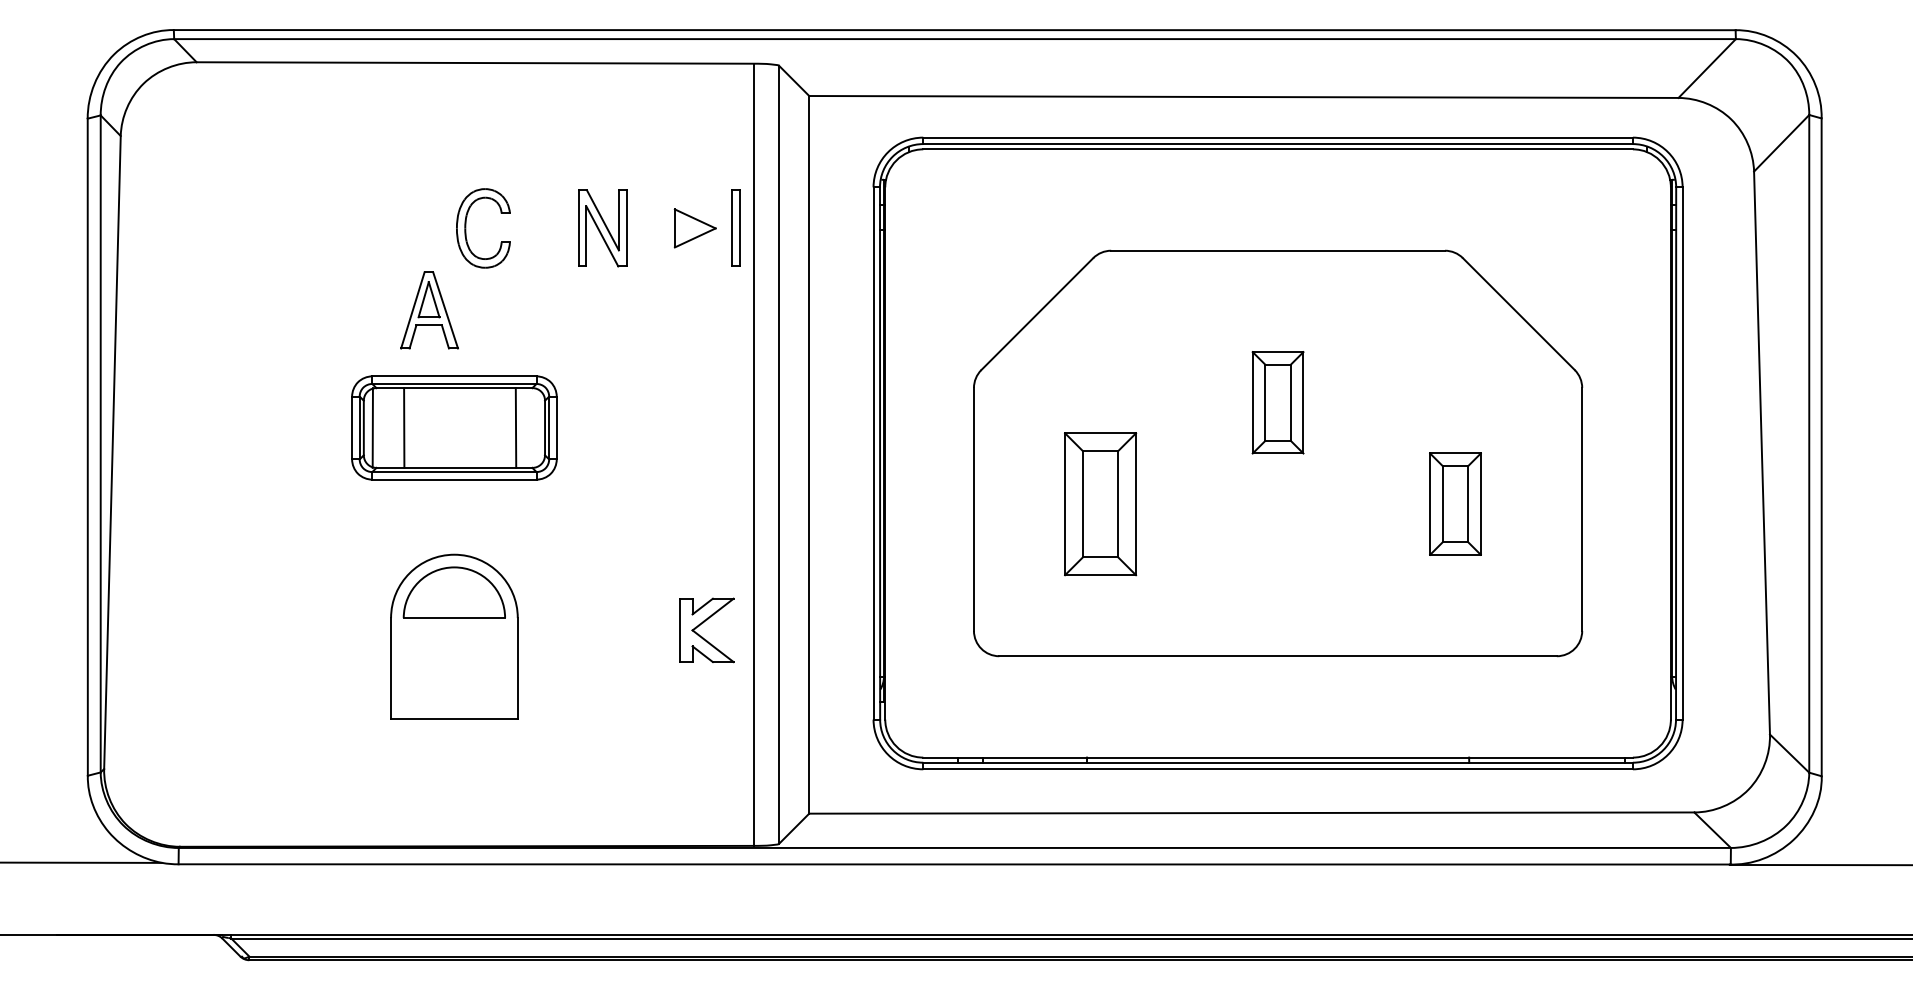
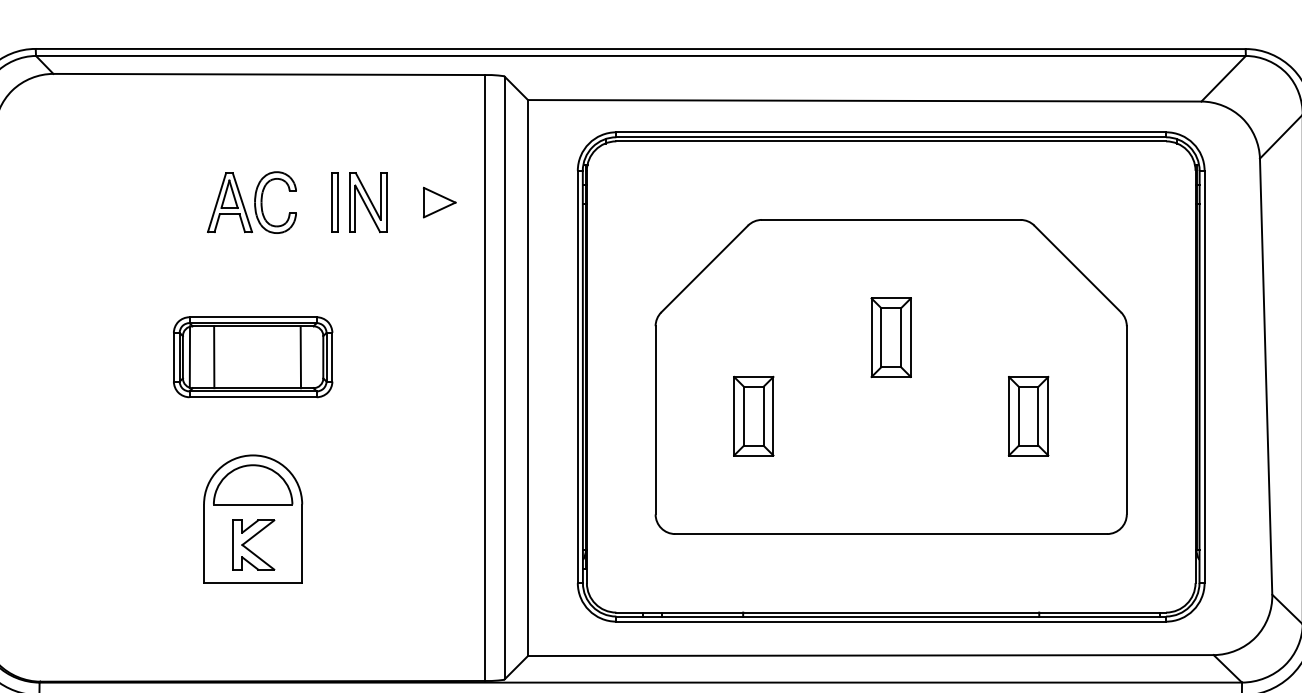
part: (735, 227) -> (334, 201), moved
part: (429, 310) -> (229, 202), moved
part: (1100, 503) -> (753, 415), size x0.71
part: (702, 636) -> (250, 549), moved

